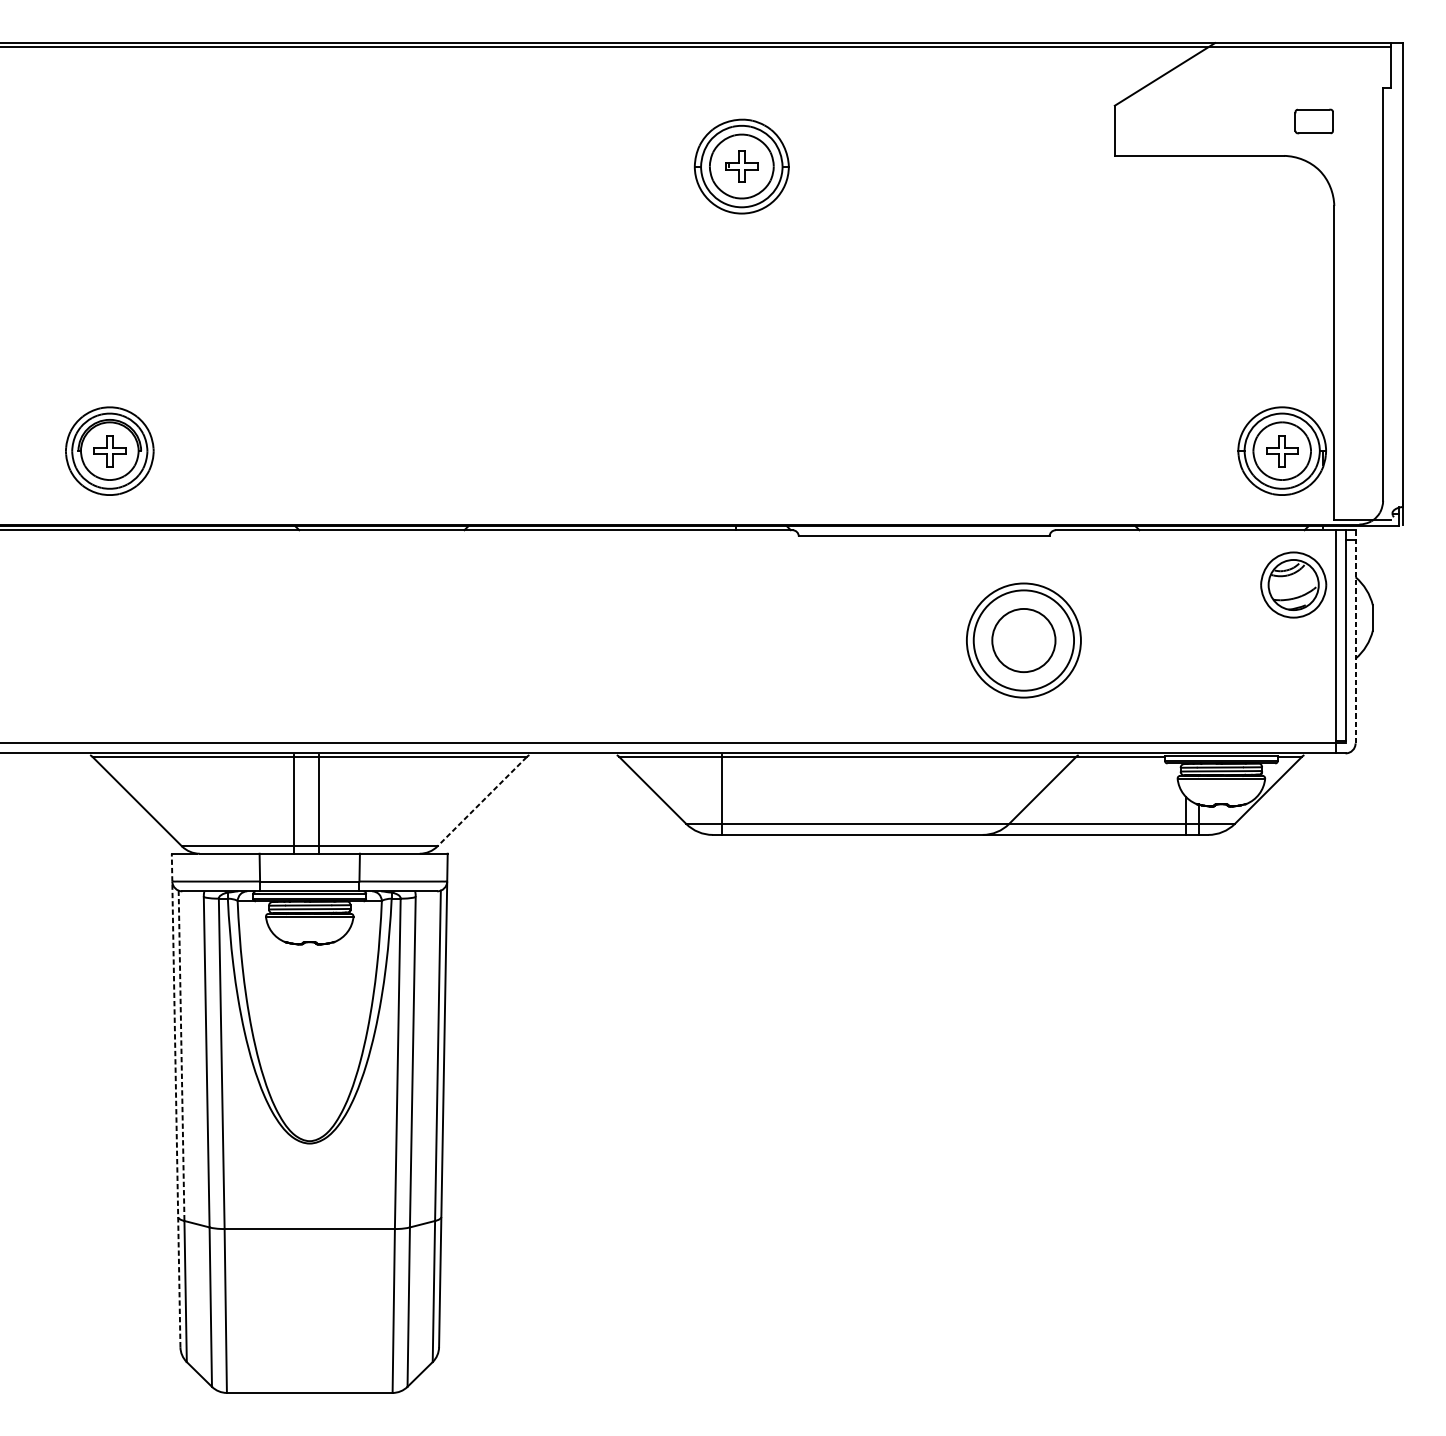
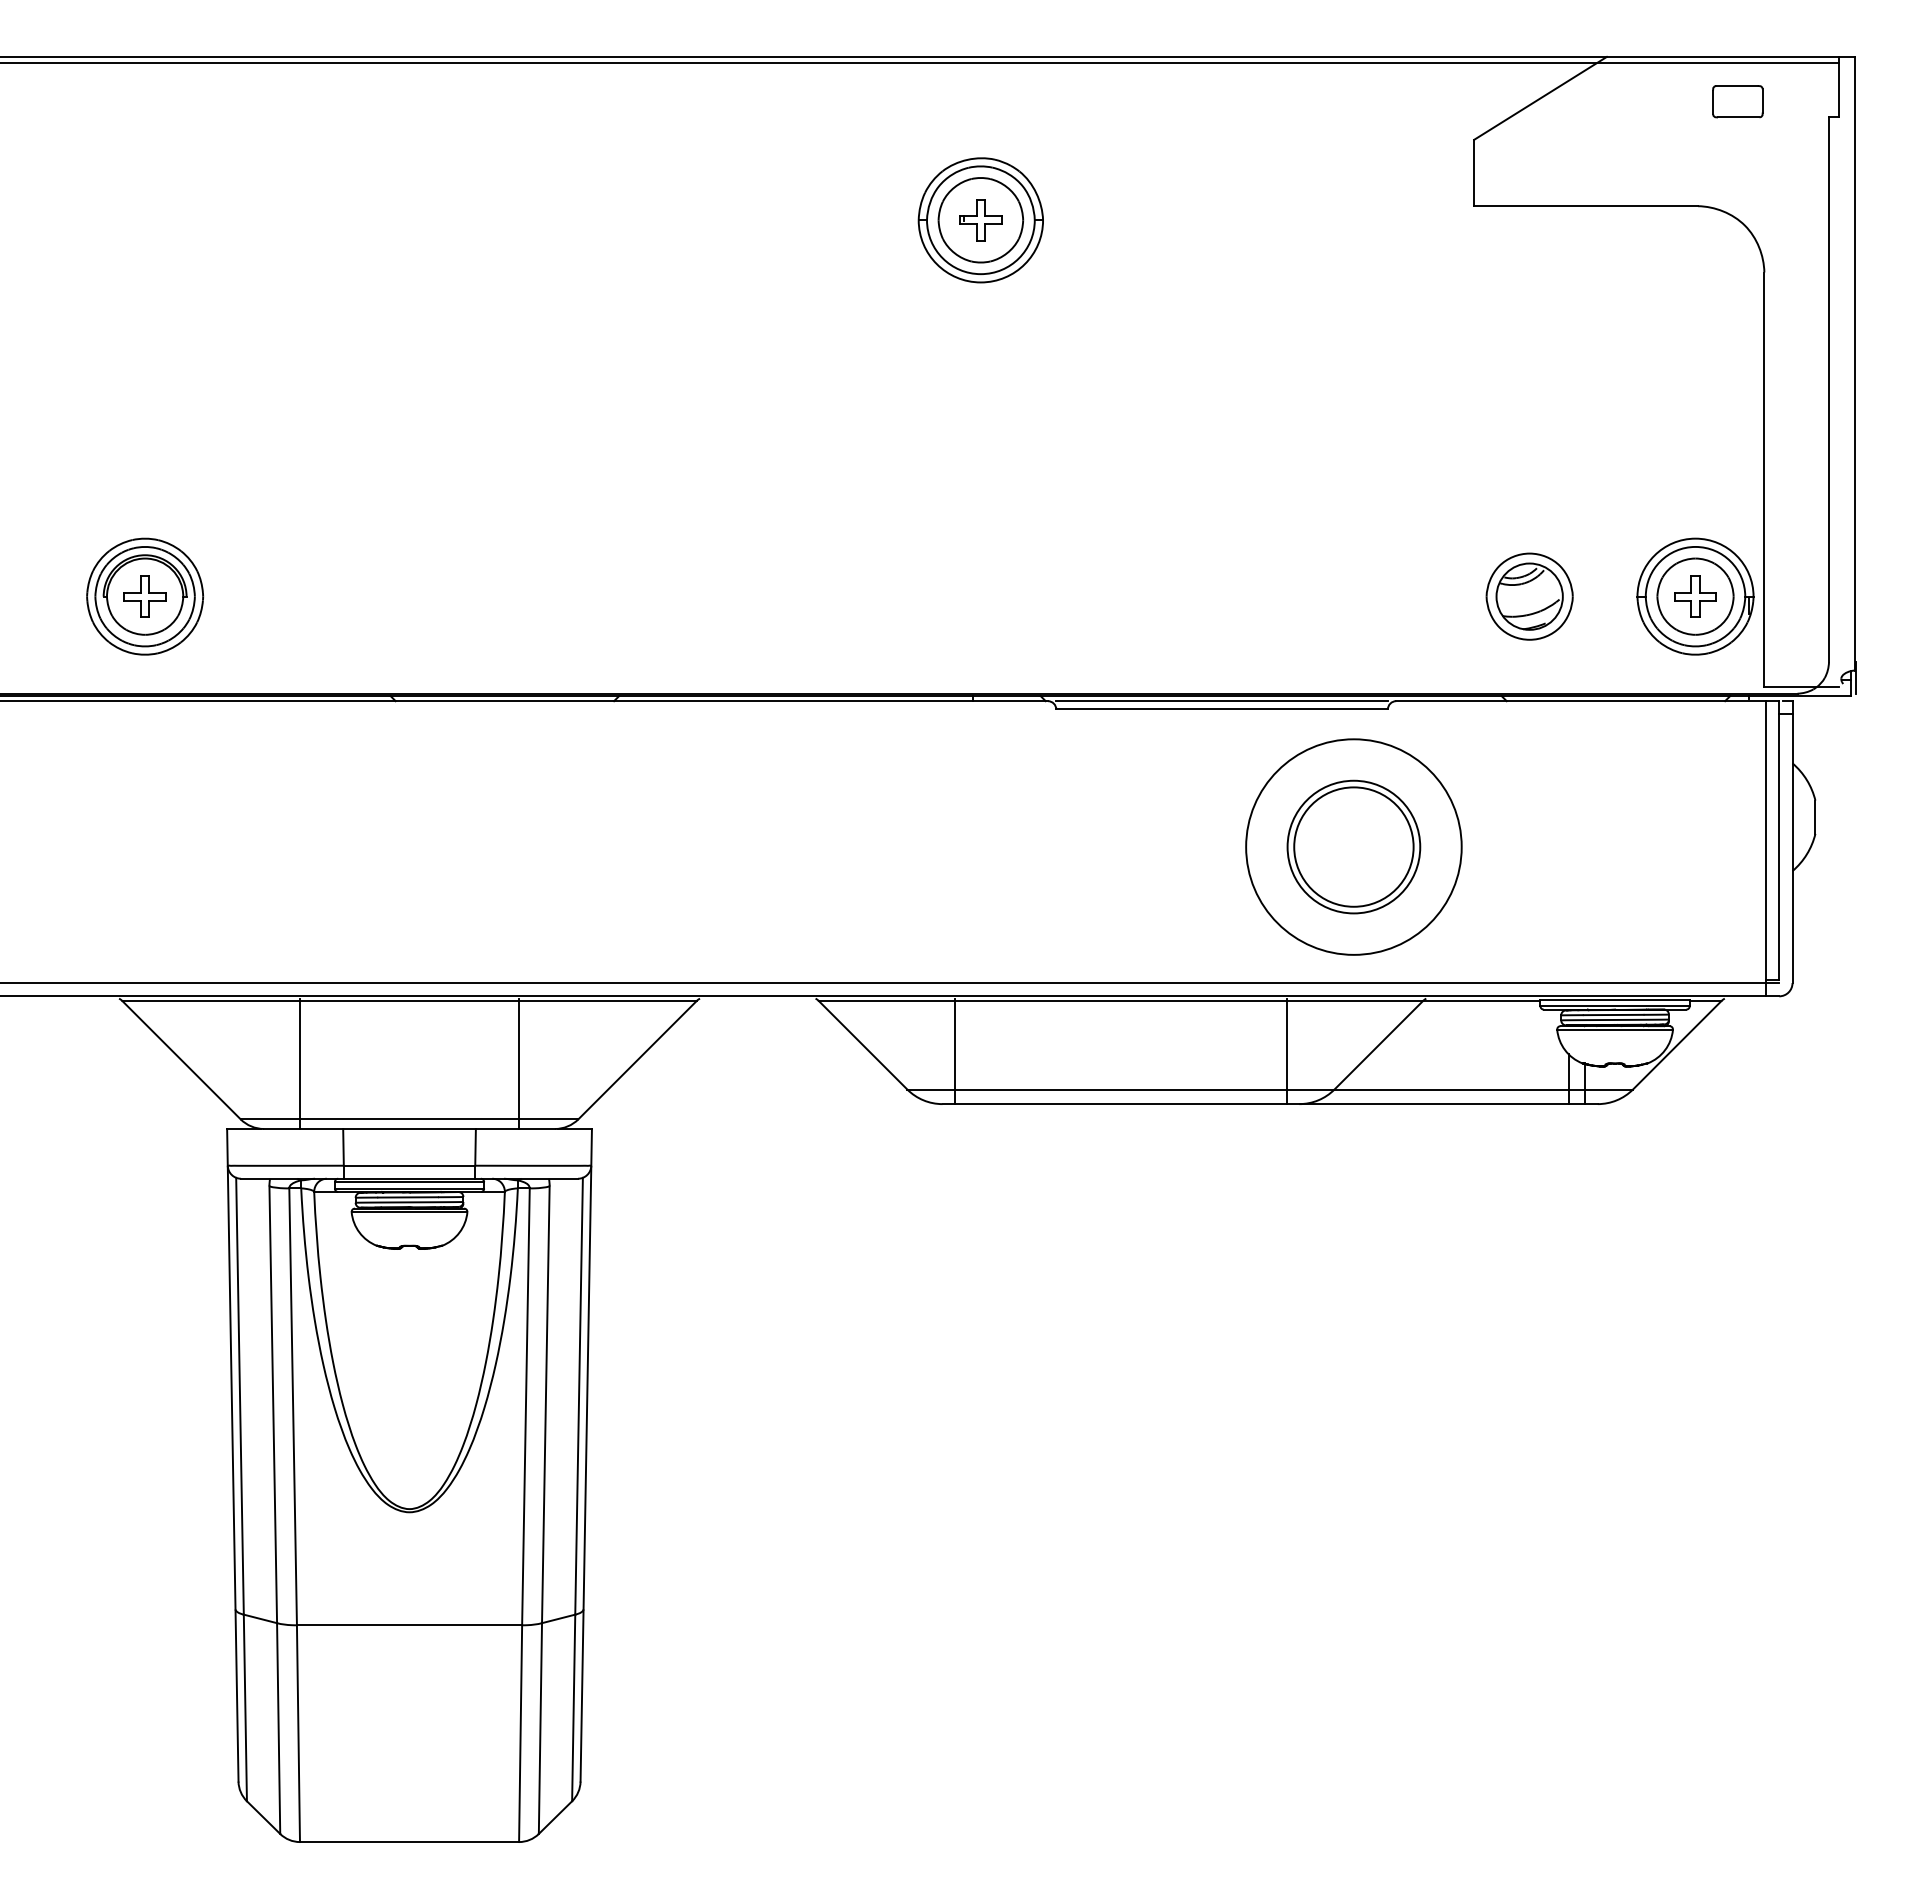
part: (1313, 121) -> (1737, 101), moved
line: (923, 530) -> (1221, 701), added
part: (1293, 584) -> (1529, 596), moved
line: (1355, 637) -> (1792, 842), dashed -> solid
circle: (1023, 640) -> (1353, 846), size x1.43
circle: (1023, 640) -> (1353, 846), size x1.43
line: (972, 795) -> (1286, 1051), added
line: (482, 801) -> (637, 1060), dashed -> solid
line: (294, 804) -> (300, 1063), moved
line: (318, 804) -> (518, 1063), moved
line: (181, 1056) -> (240, 1396), dashed -> solid
line: (175, 1099) -> (232, 1454), dashed -> solid

